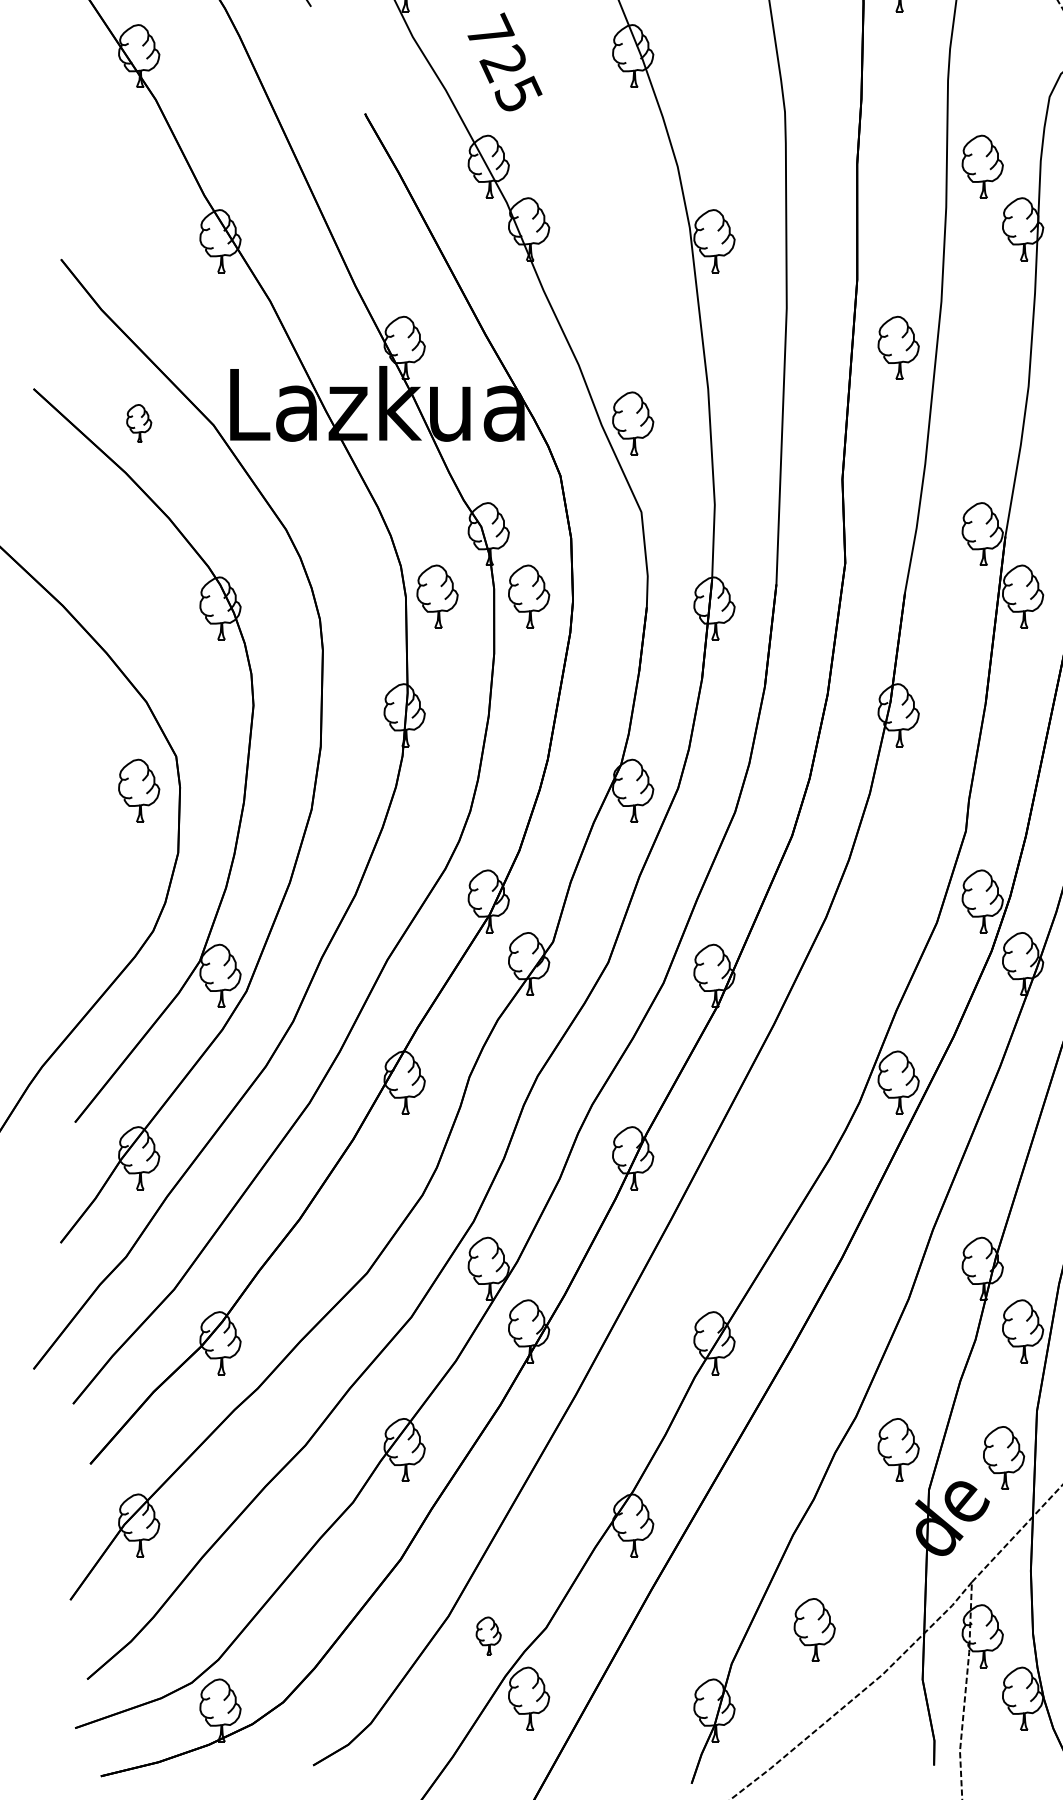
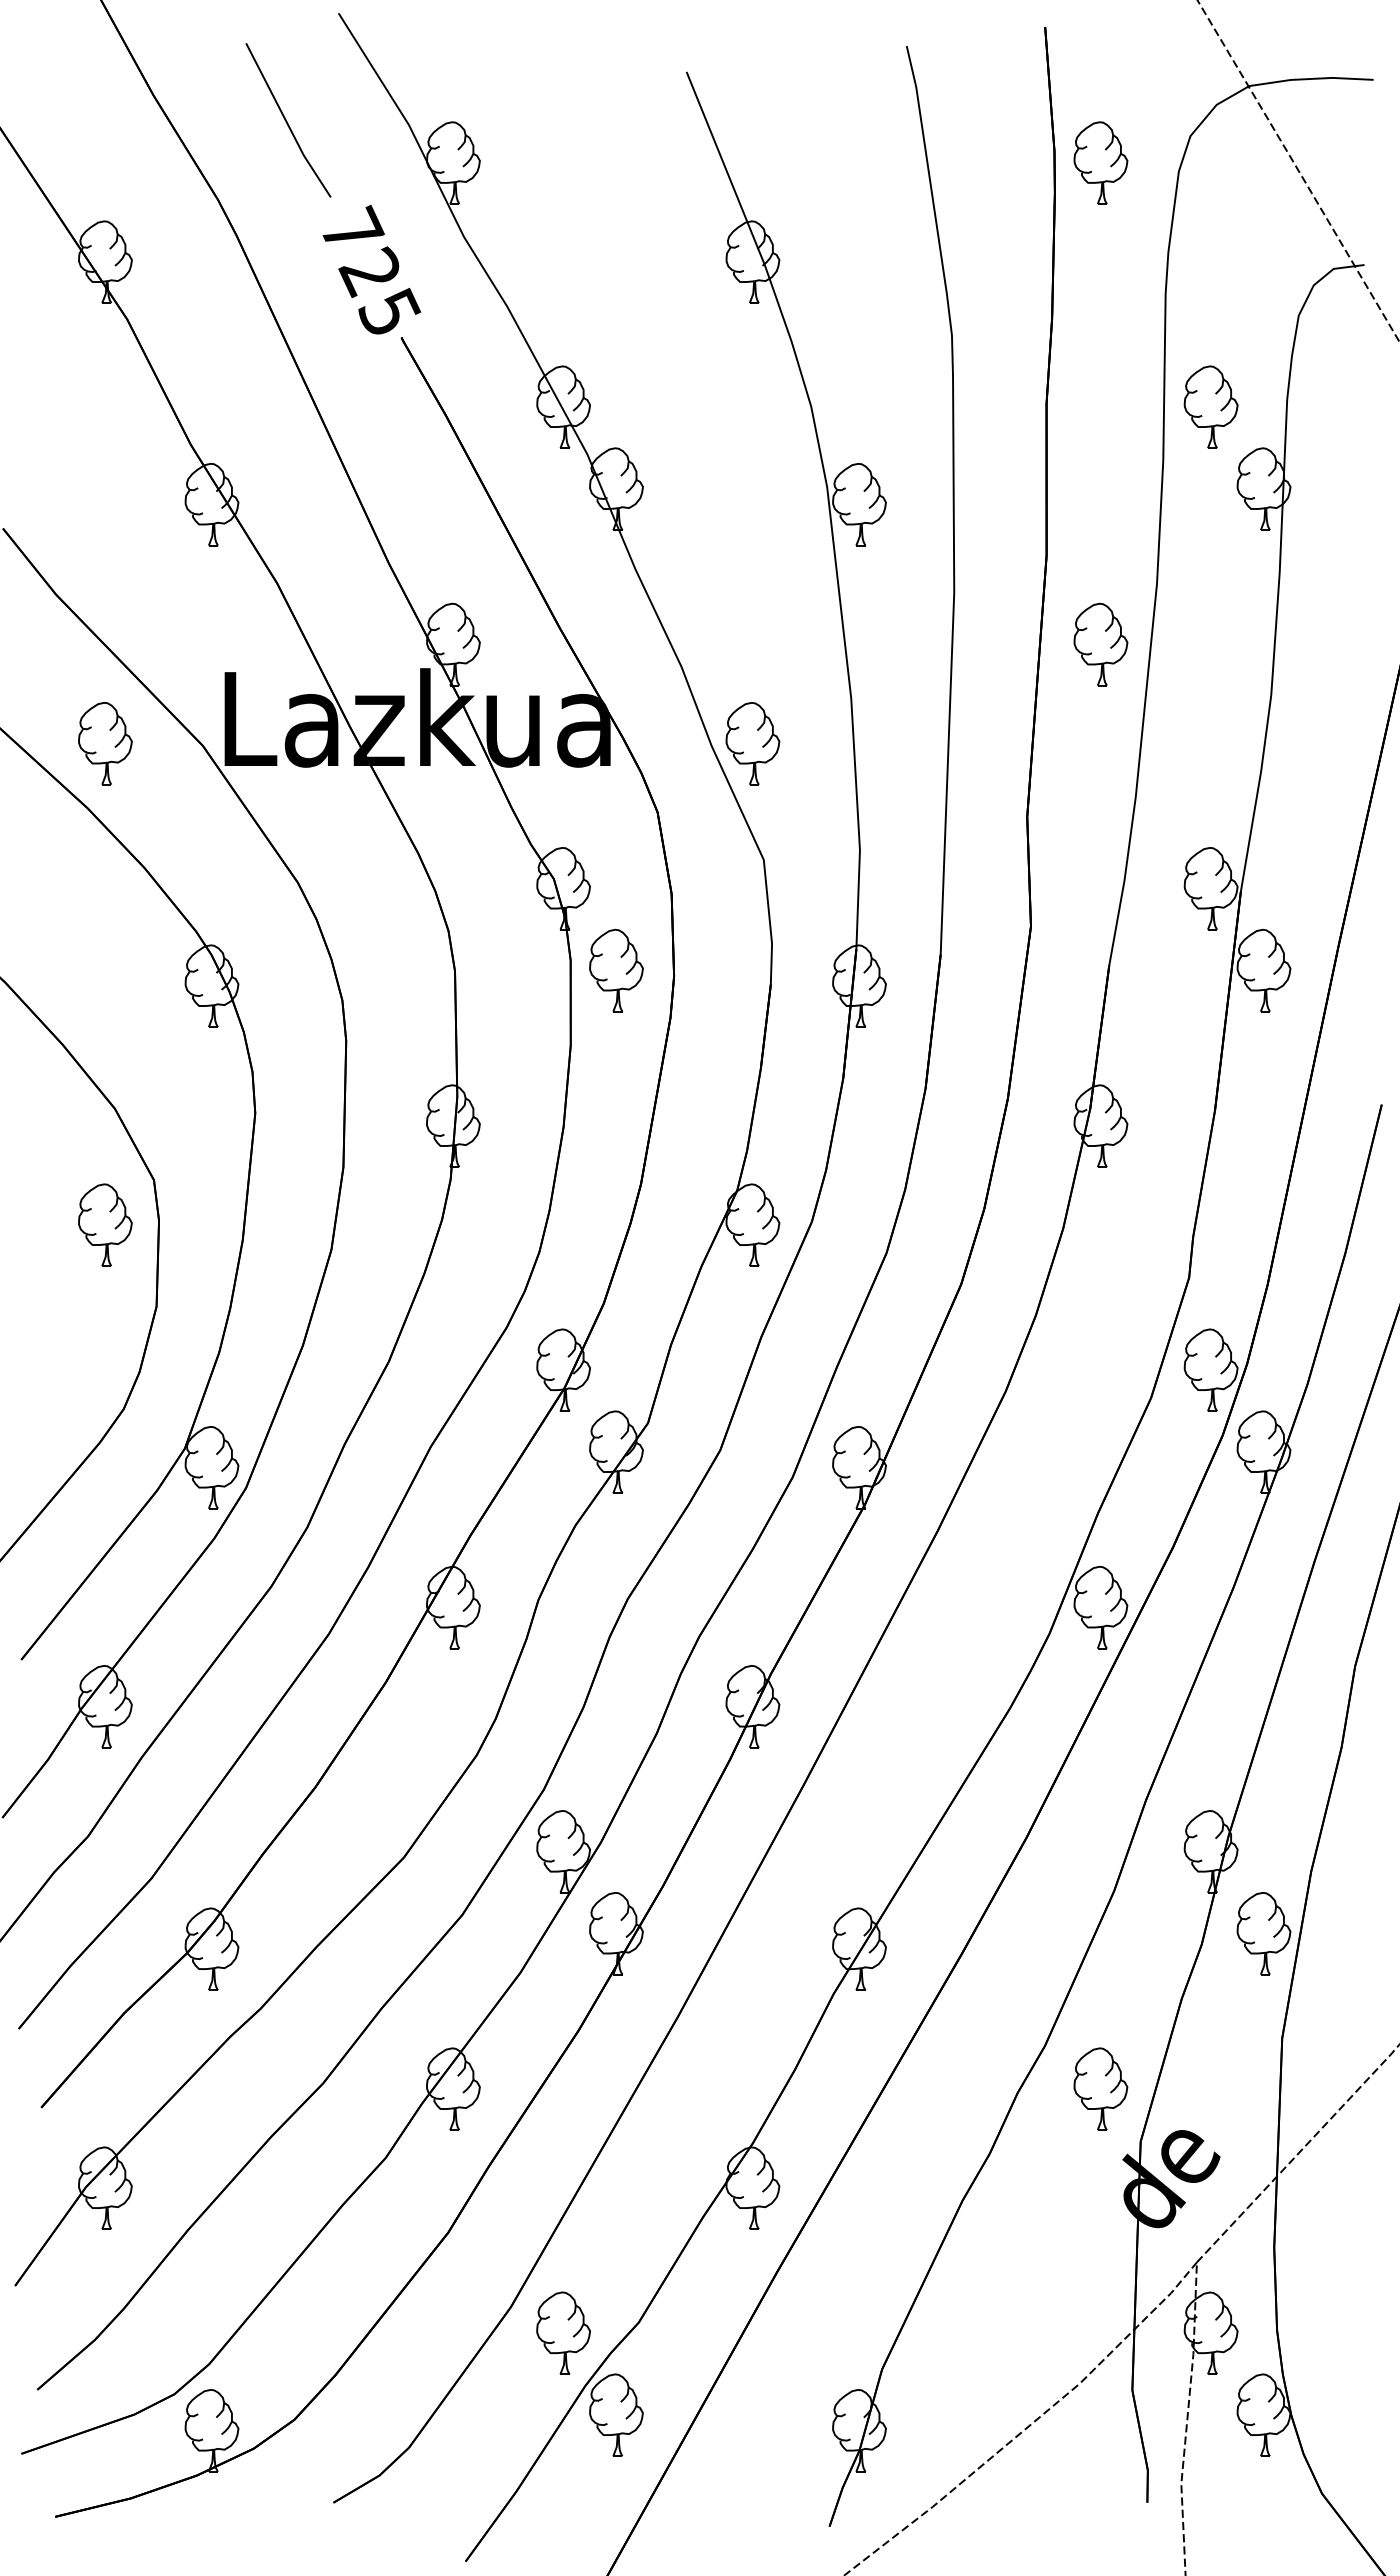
text: (504, 61) -> (371, 269), moved
part: (139, 423) -> (105, 743), size x1.67
part: (437, 596) -> (496, 970), removed
part: (1003, 1457) -> (1238, 2099), removed
part: (814, 1629) -> (990, 2324), removed
part: (488, 1635) -> (563, 2332), size x1.67

